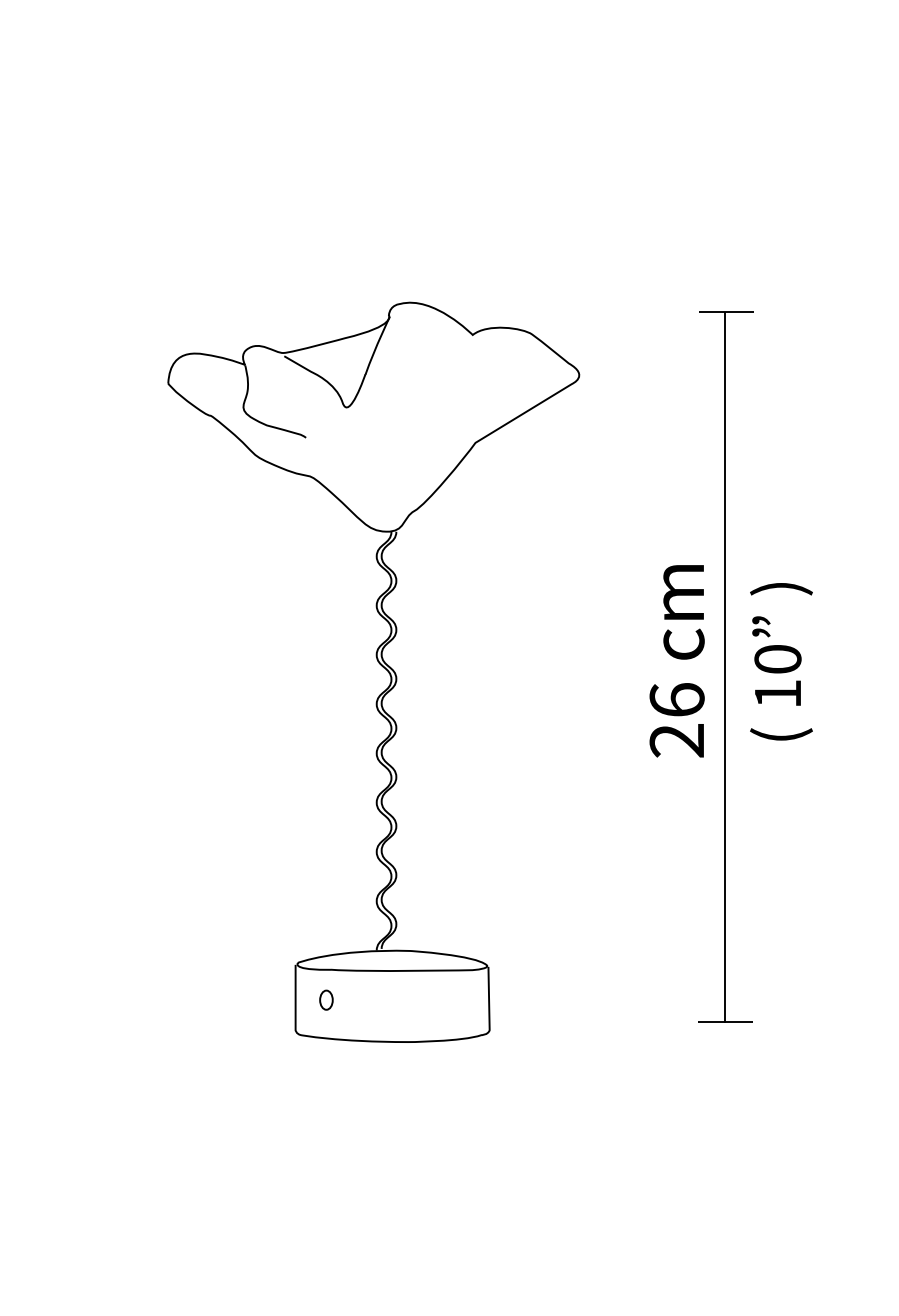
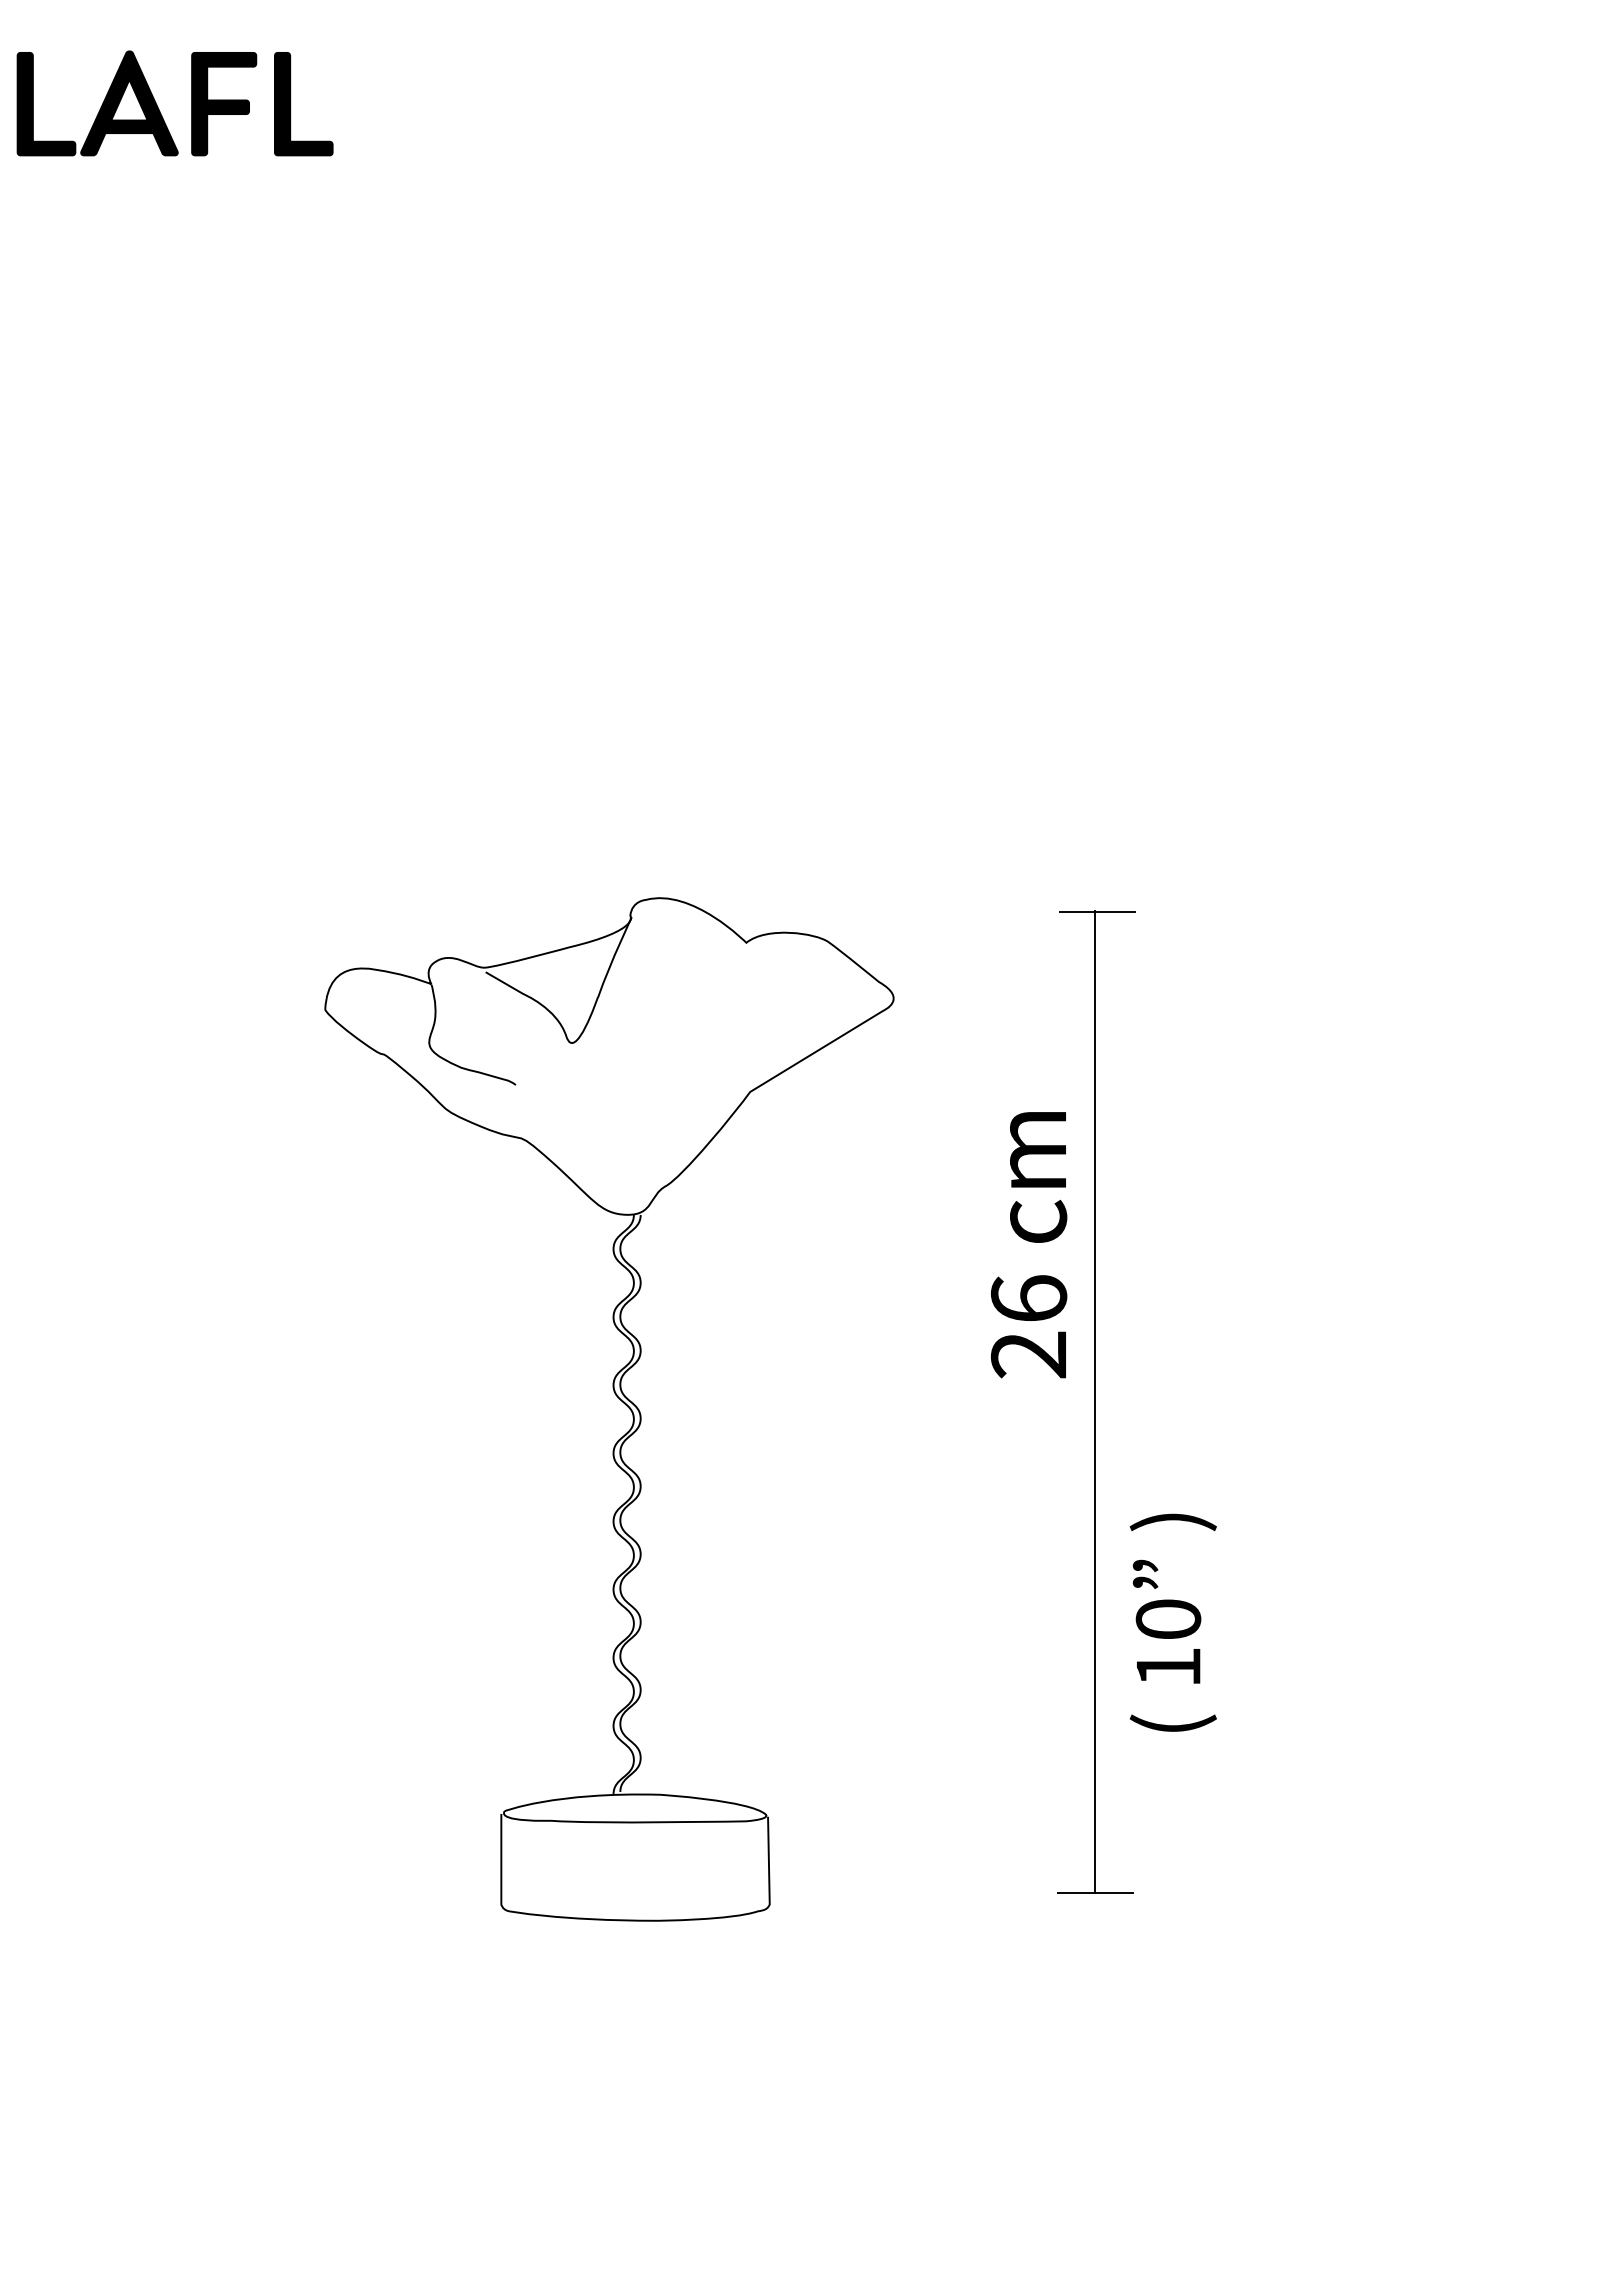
text: (677, 661) -> (1029, 1245), moved
text: (780, 661) -> (1172, 1622), moved
part: (326, 999) -> (543, 1862), removed

